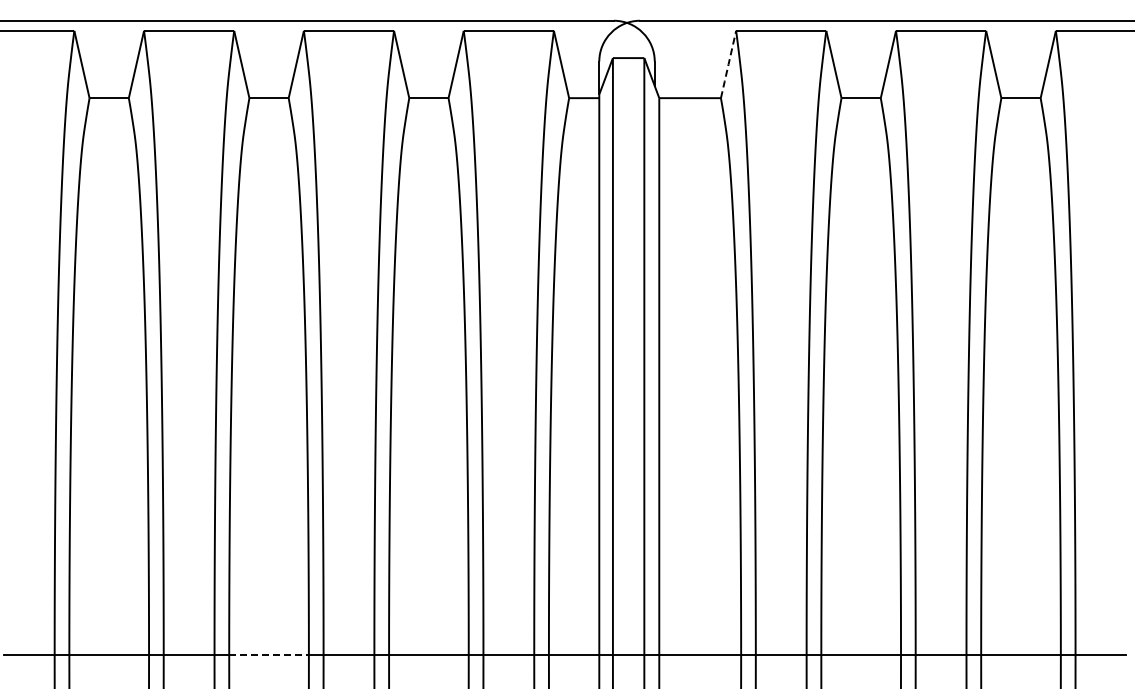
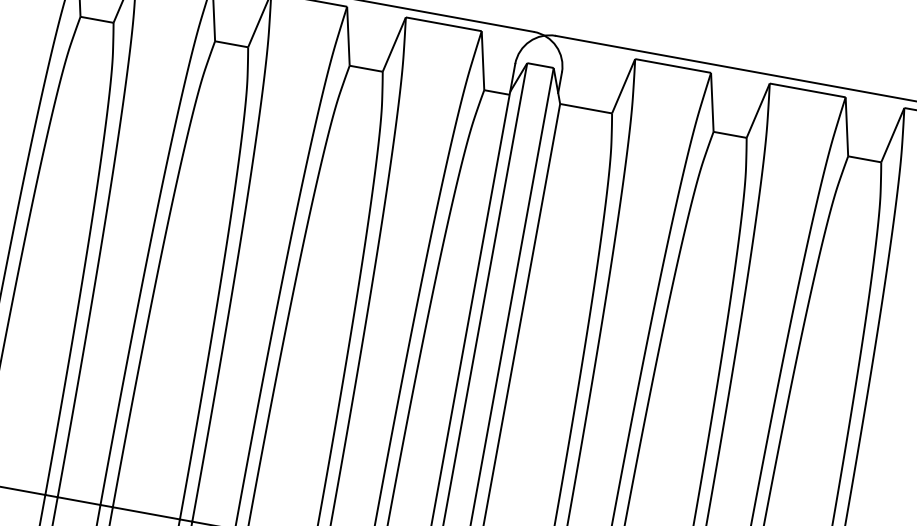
line: (728, 64) -> (623, 86), dashed -> solid
line: (269, 655) -> (146, 513), dashed -> solid

